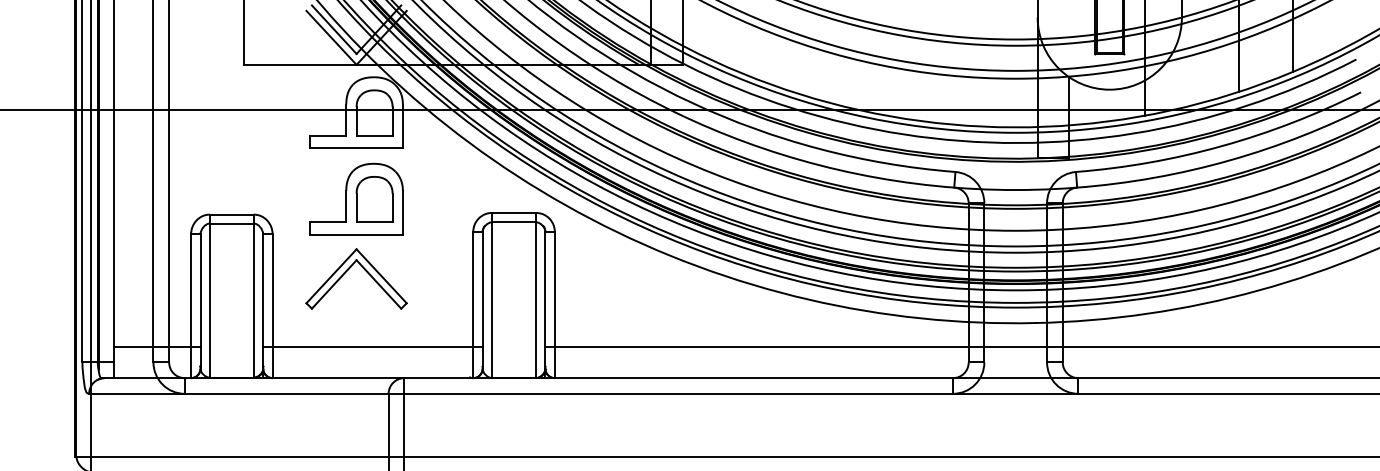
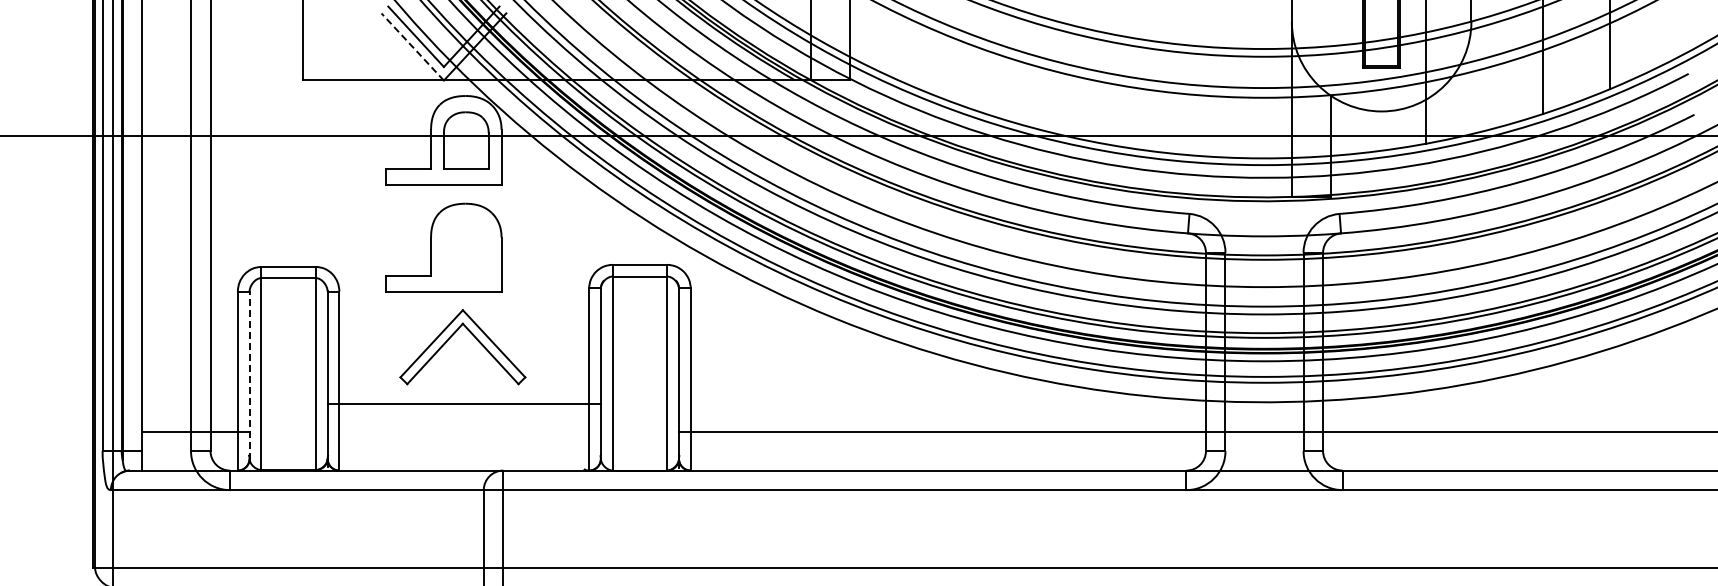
line: (331, 37) -> (412, 46), solid -> dashed
part: (374, 198) -> (466, 247), removed
part: (348, 270) -> (452, 336), moved
line: (200, 301) -> (249, 375), solid -> dashed
line: (372, 346) -> (463, 403), moved

